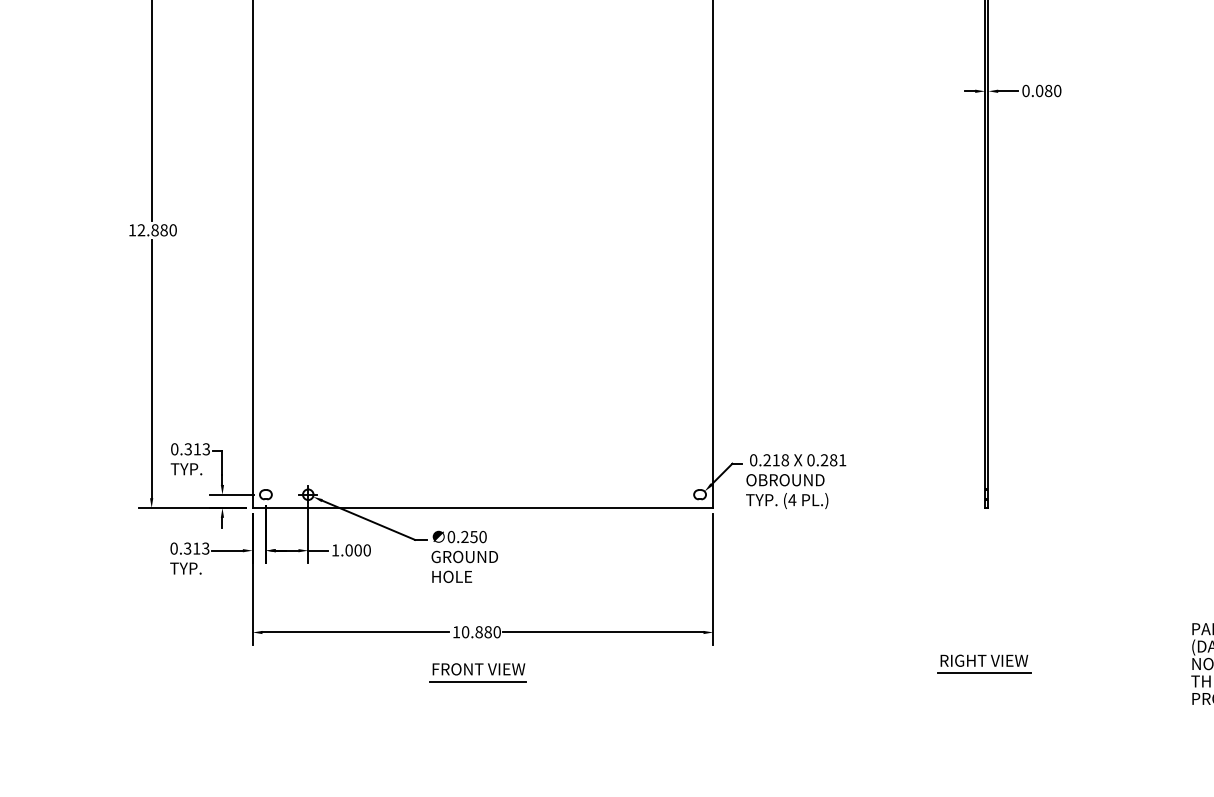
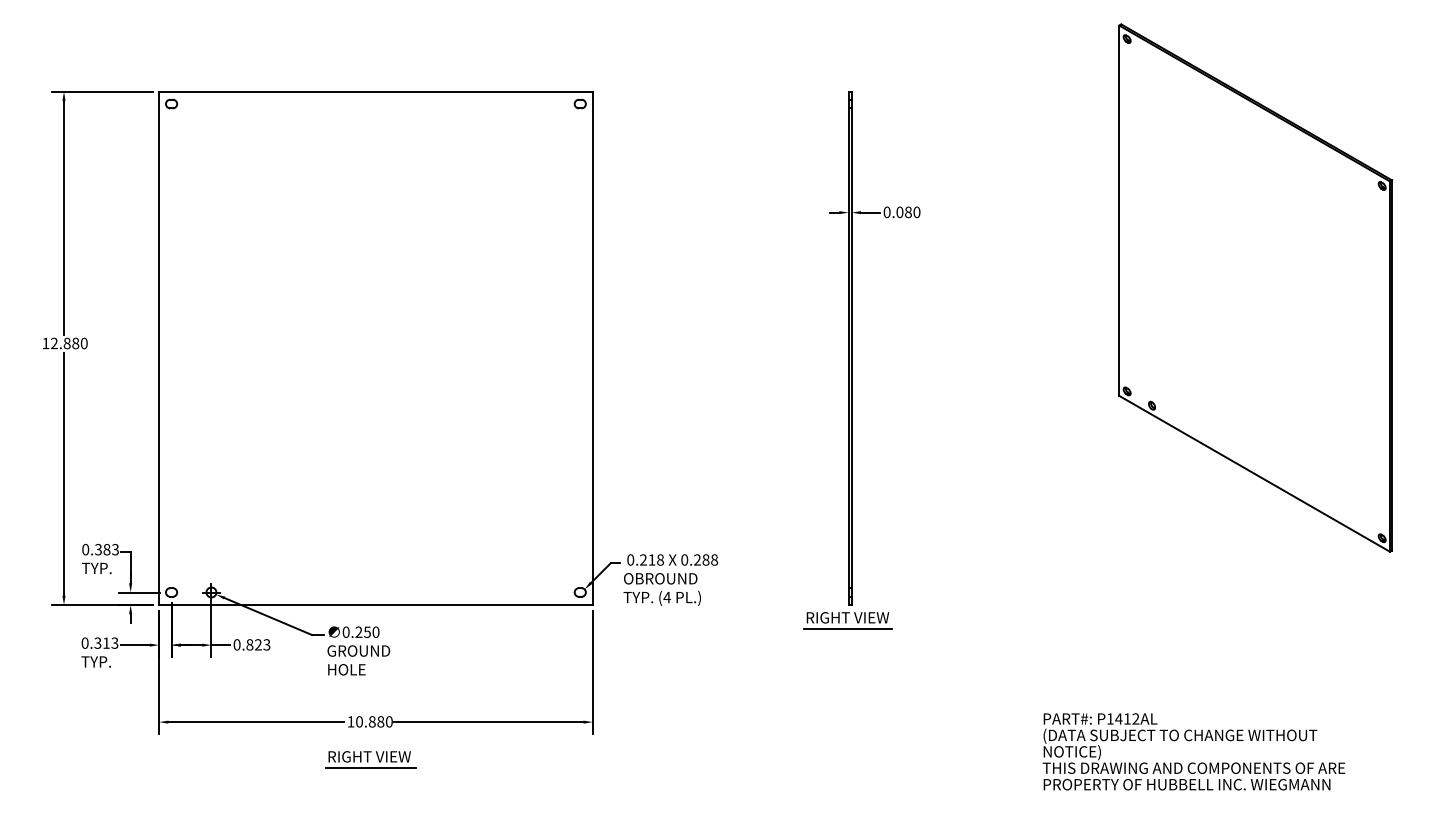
text: (196, 449) -> (106, 549), 0.313 -> 0.383
text: (842, 459) -> (714, 559), 0.281 -> 0.288
text: (350, 550) -> (251, 644), 1.000 -> 0.823
part: (983, 663) -> (847, 620), moved
text: (479, 668) -> (372, 756), FRONT VIEW -> RIGHT VIEW

